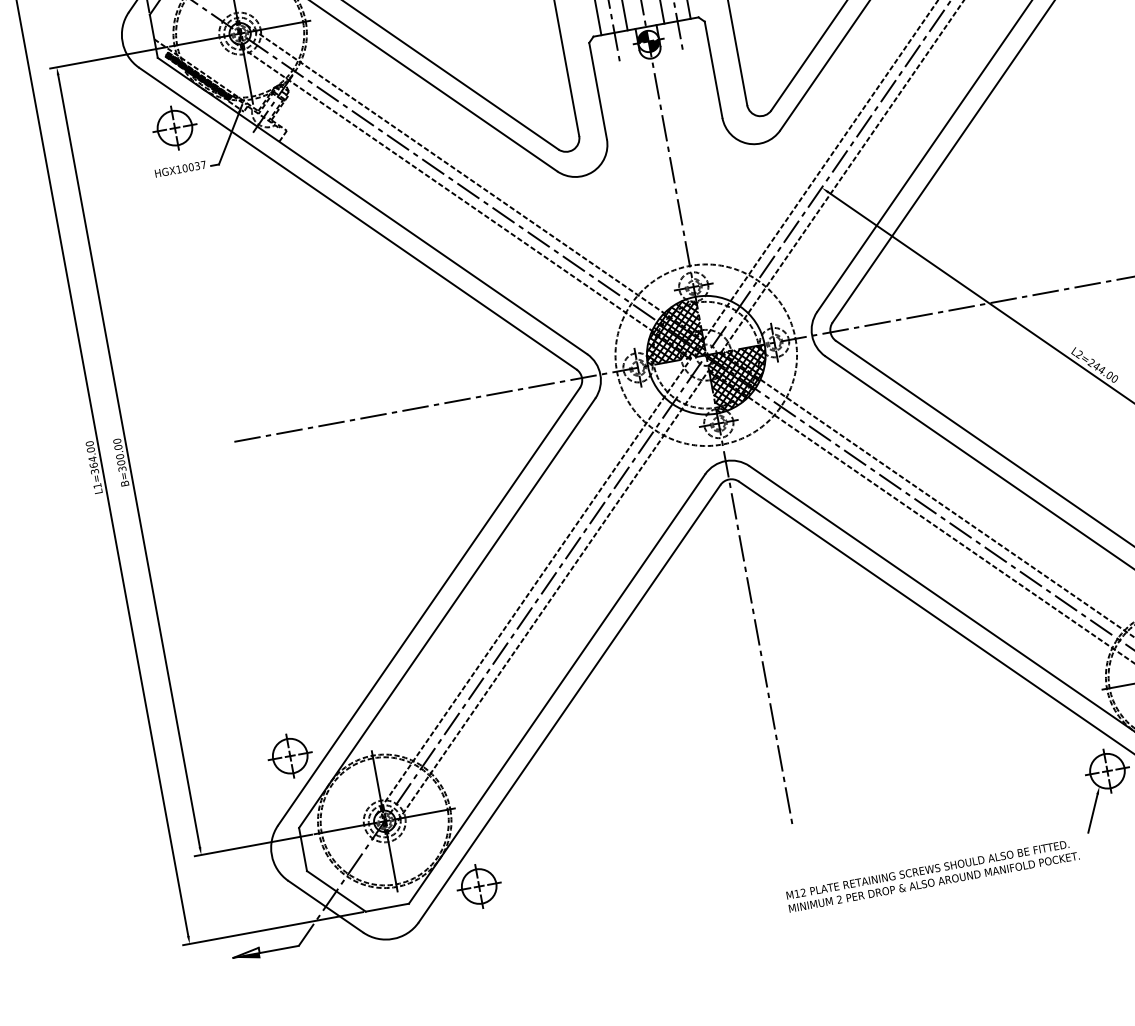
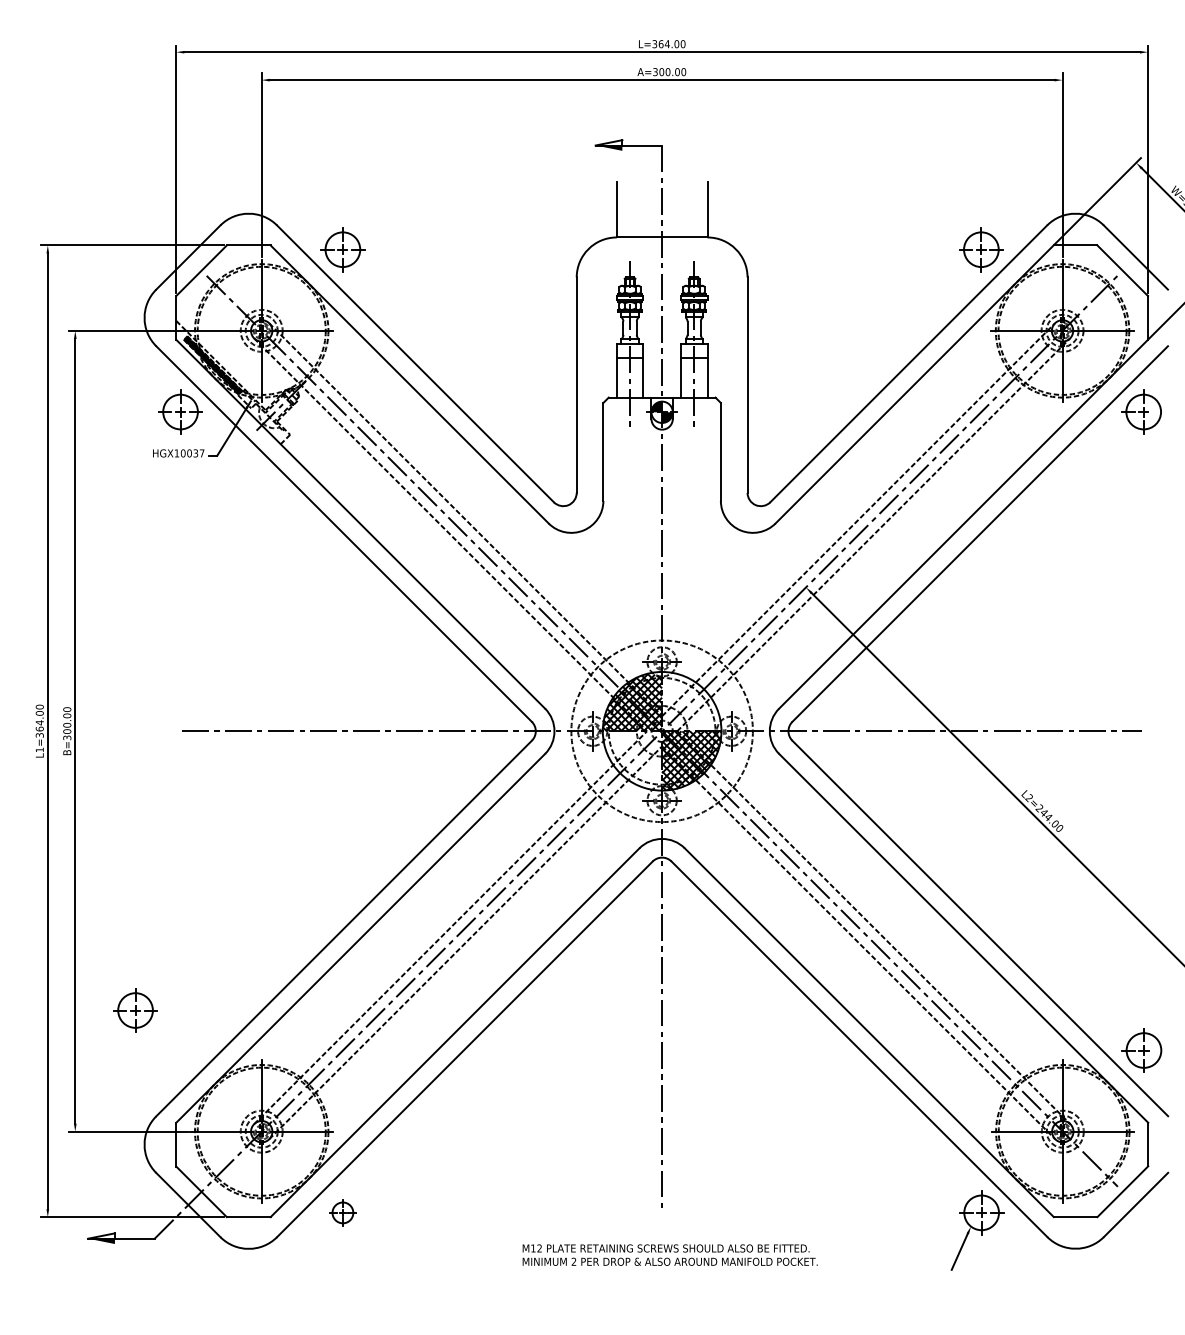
part: (290, 756) -> (135, 1010), moved
text: (932, 875) -> (669, 1254), moved
part: (478, 886) -> (342, 1212), size x0.6

